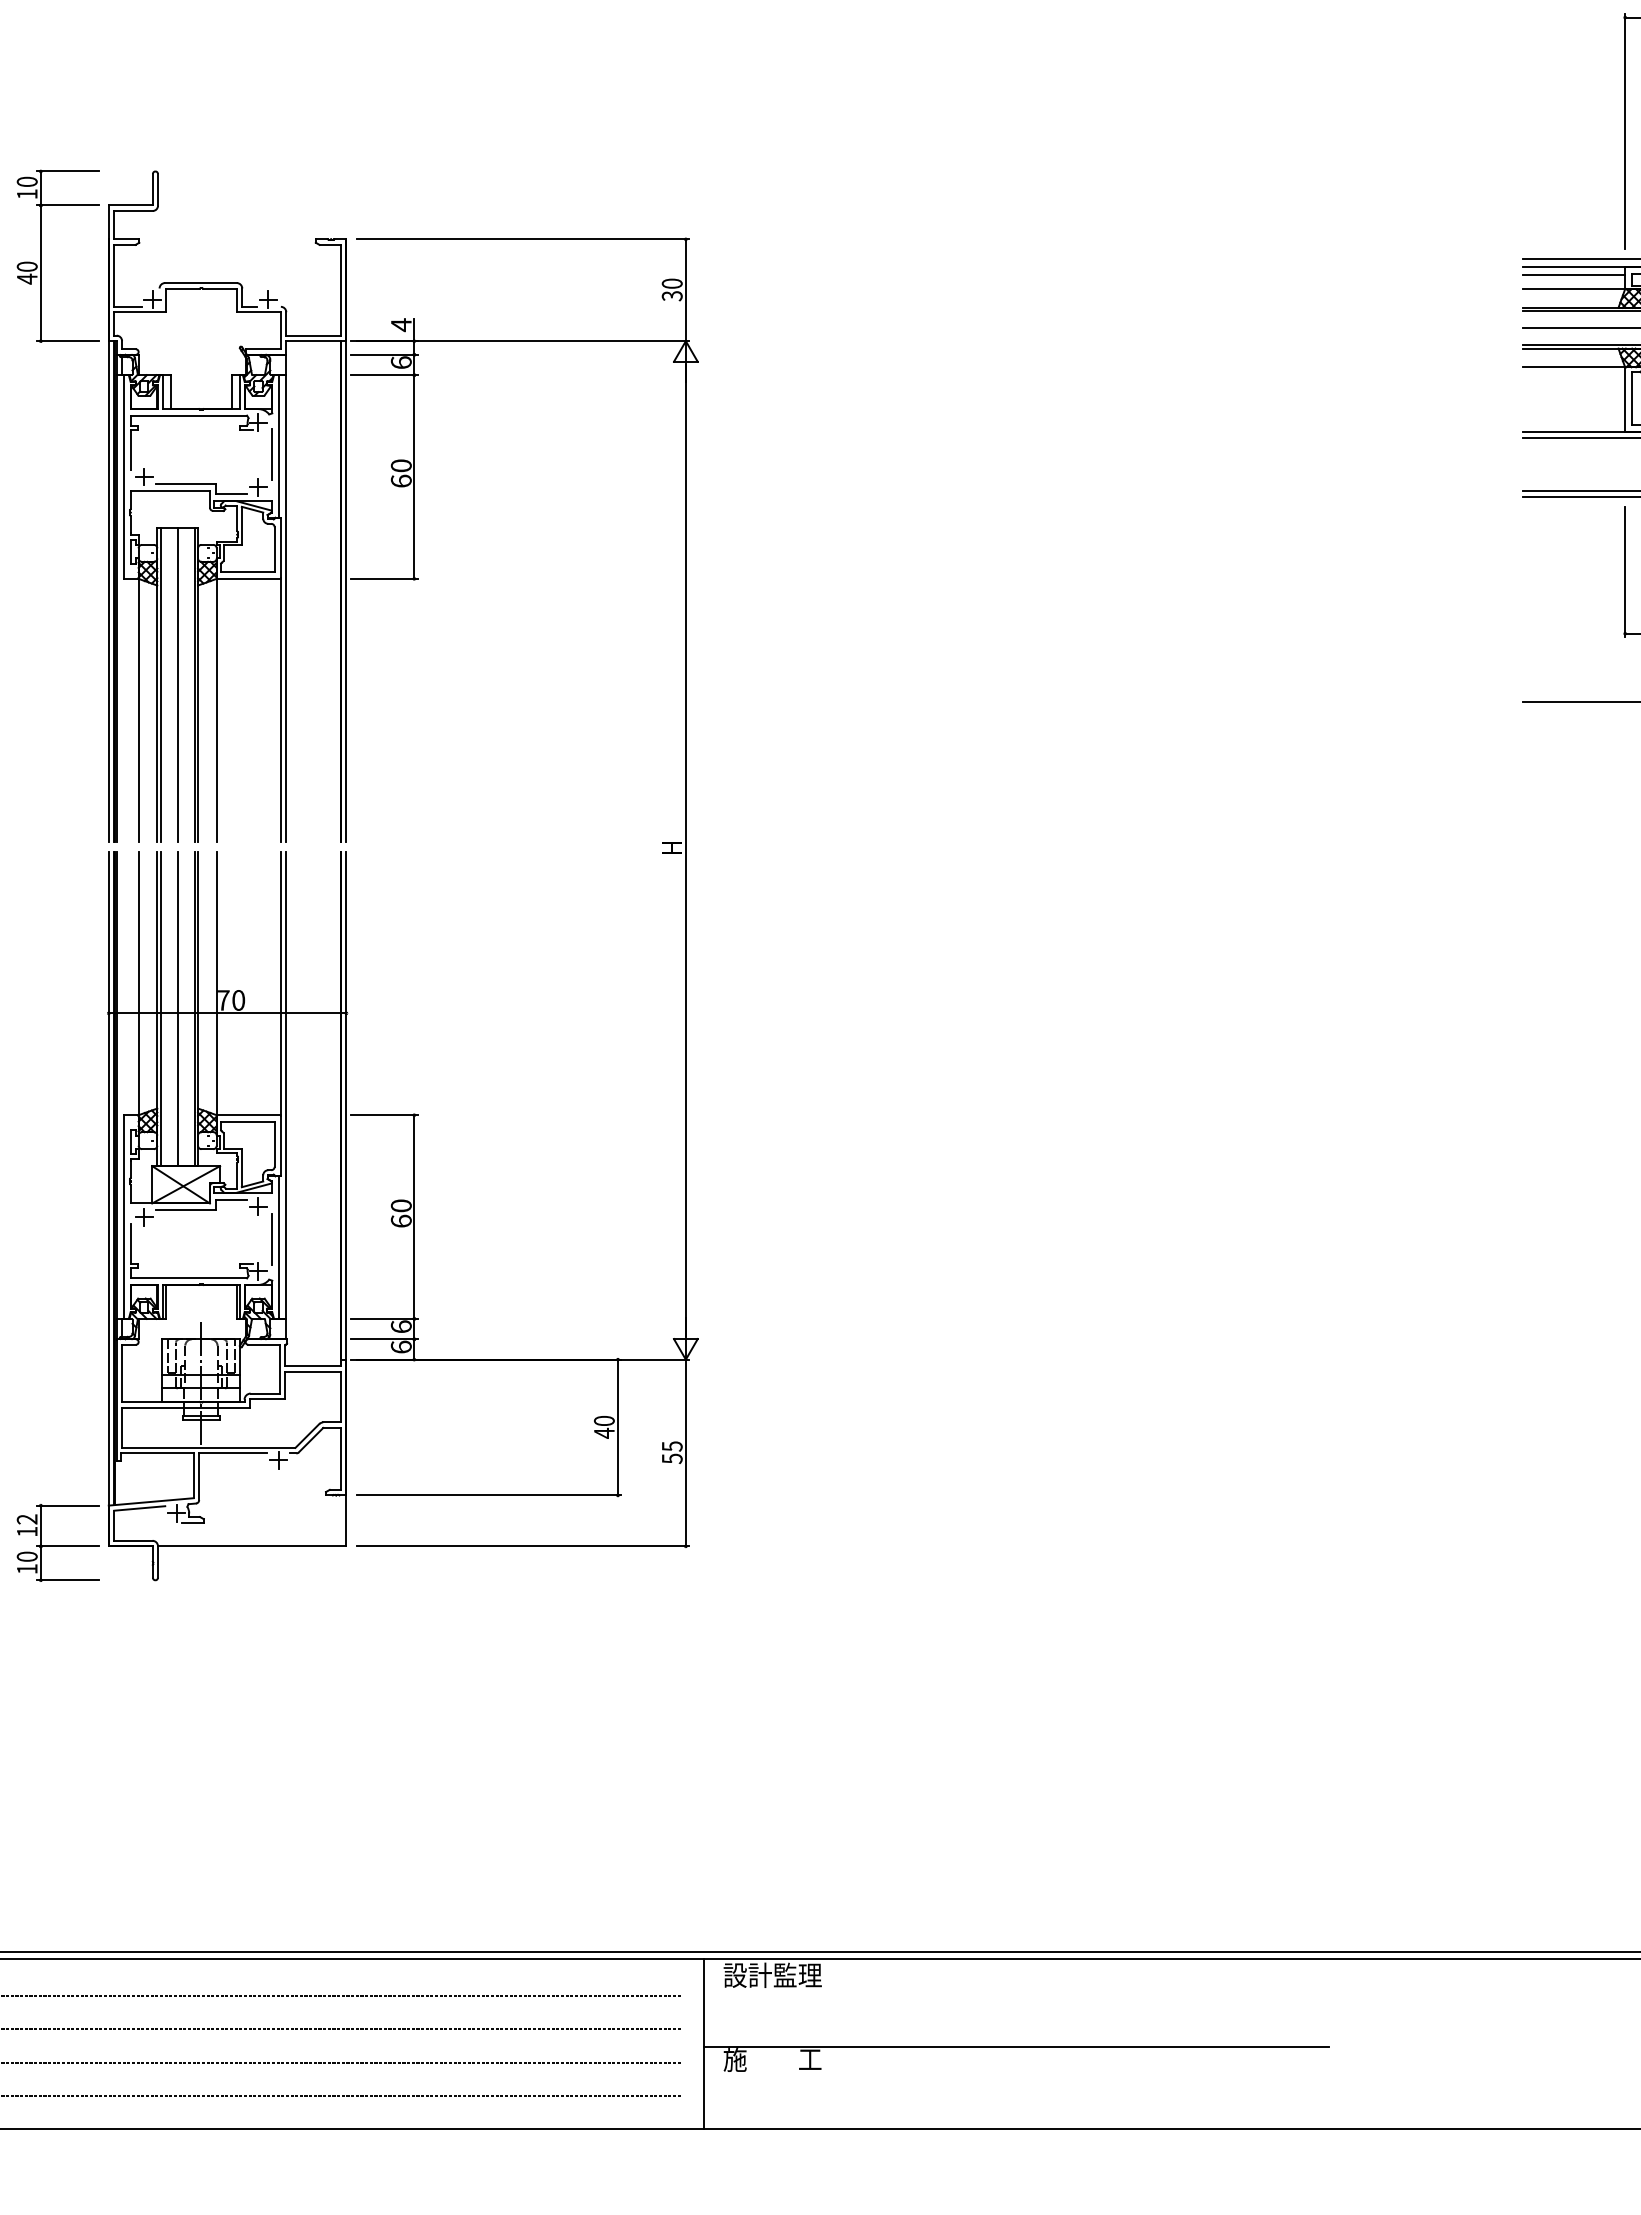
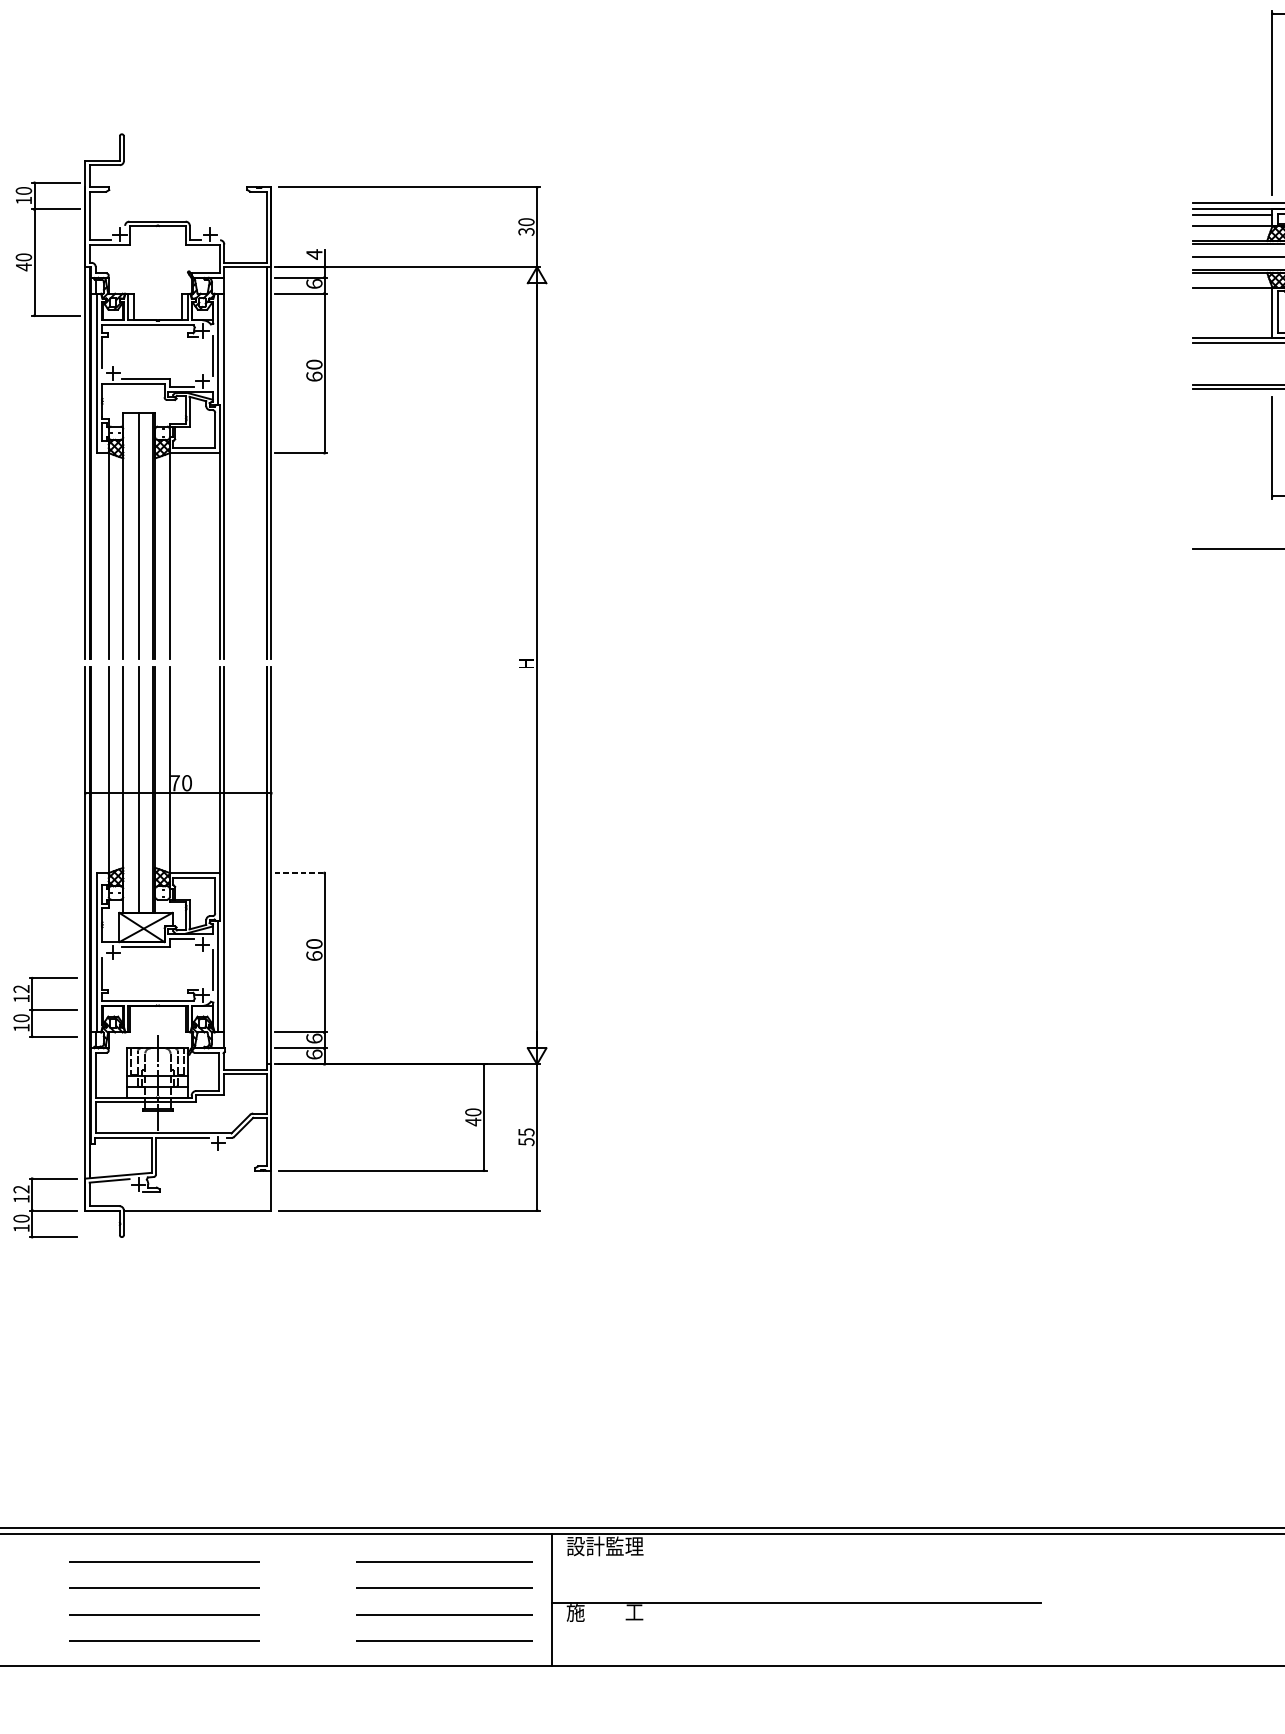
part: (41, 255) -> (35, 248), moved
line: (160, 684) -> (125, 535), removed
line: (160, 1009) -> (125, 790), removed
line: (384, 1115) -> (301, 873), solid -> dashed
part: (57, 1286) -> (45, 1007), added

